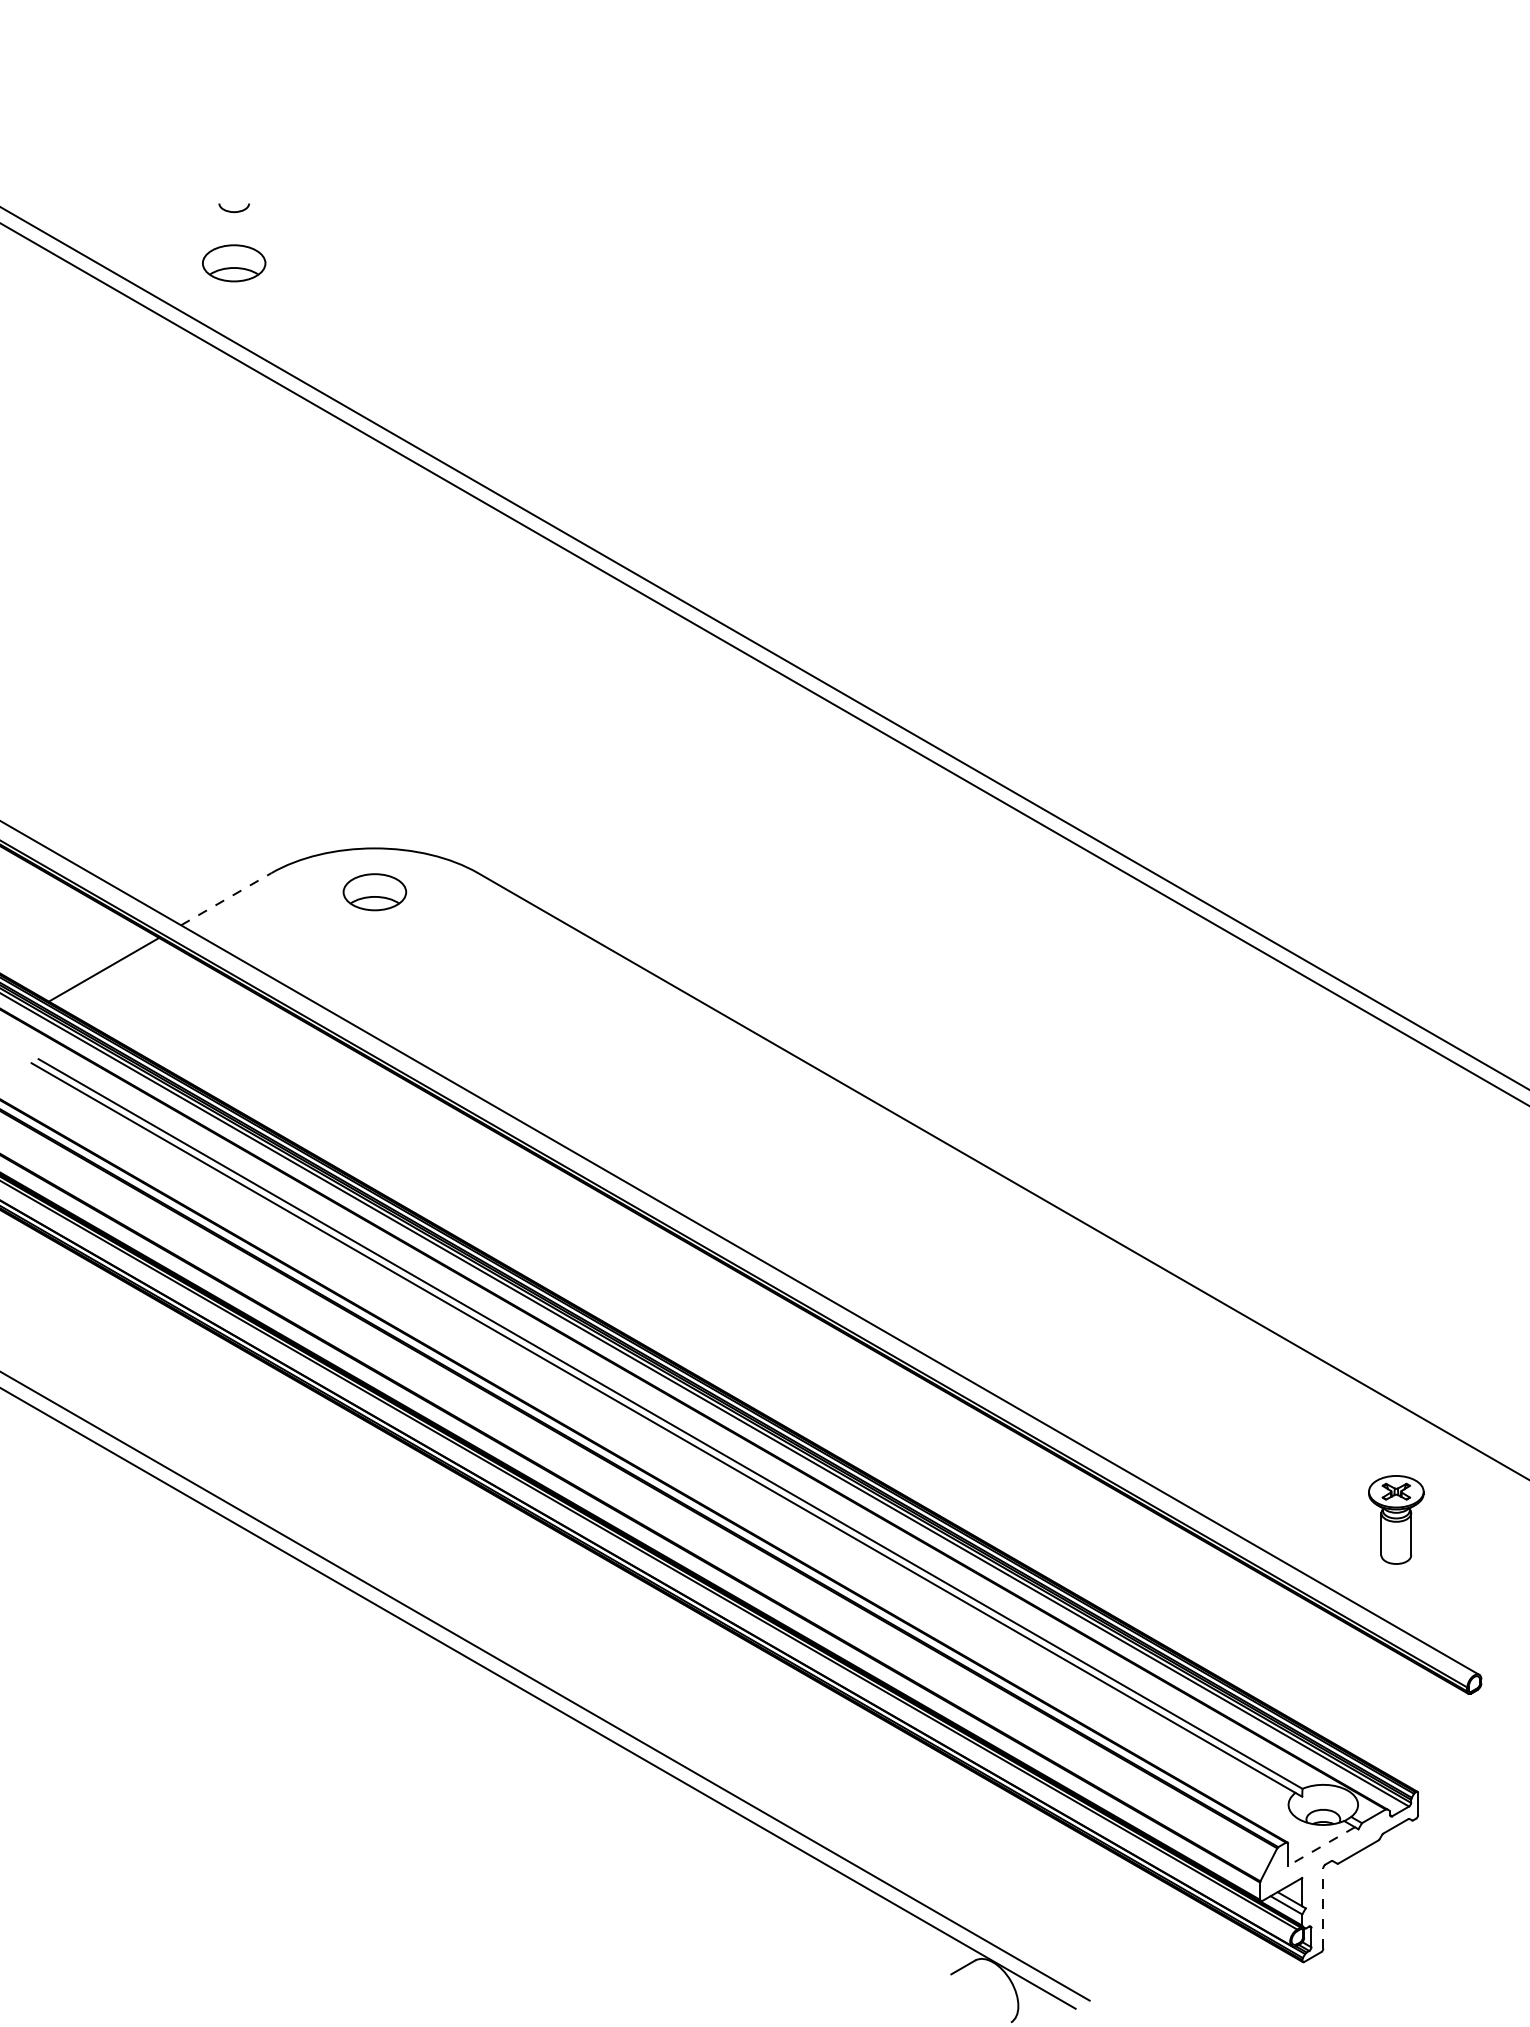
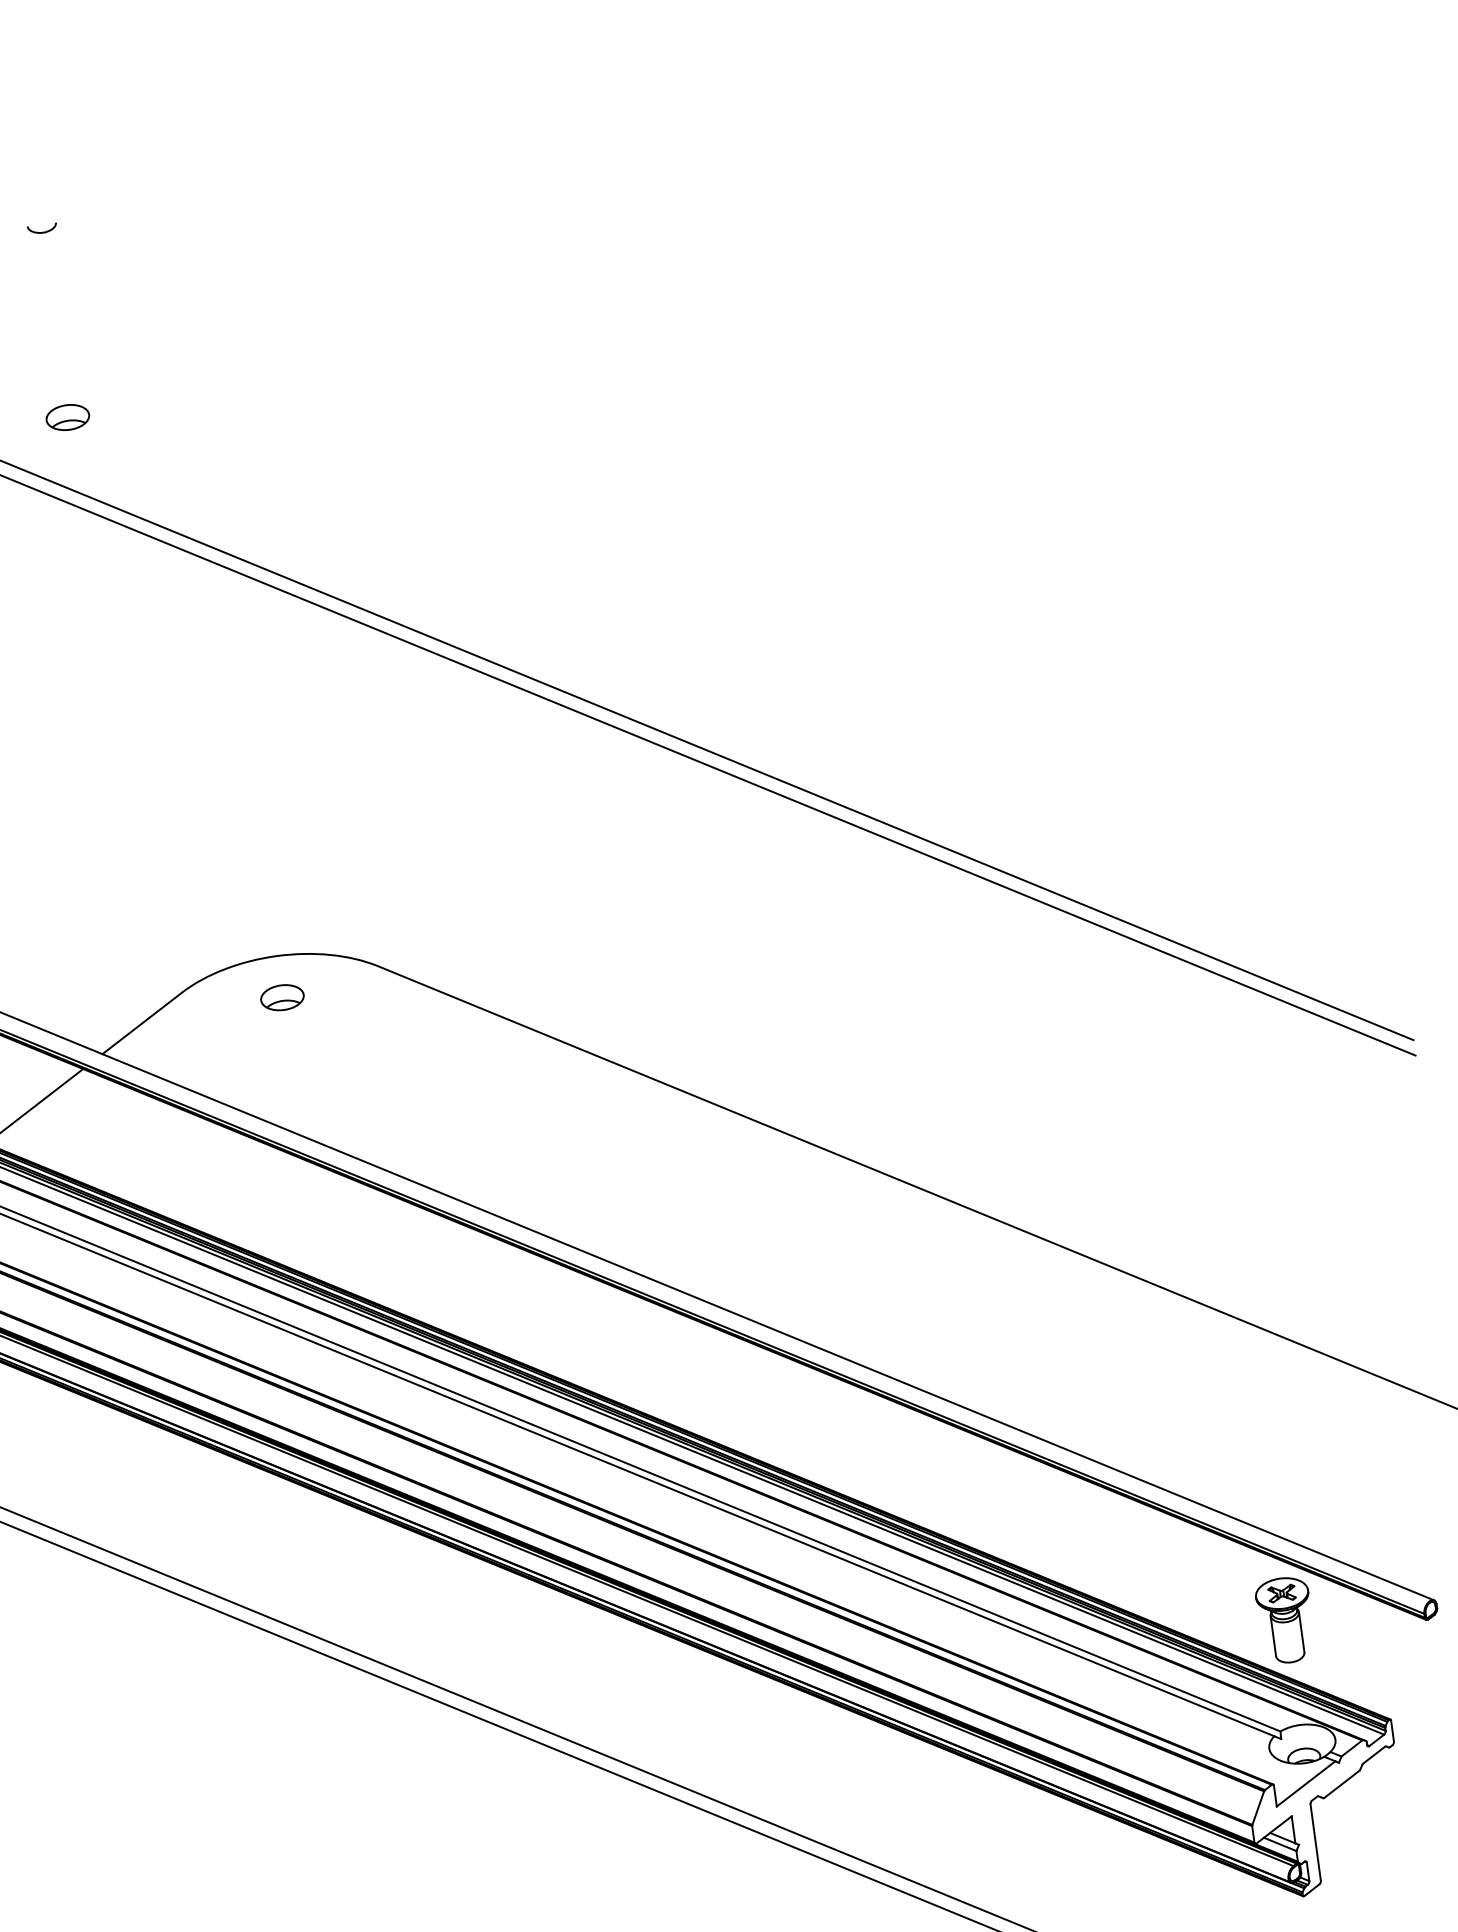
curve: (233, 211) -> (42, 232), moved
part: (234, 263) -> (68, 417), size x0.71
part: (374, 891) -> (282, 997), size x0.71
line: (226, 898) -> (142, 1022), dashed -> solid
part: (1396, 1519) -> (1285, 1620), moved
line: (1321, 1846) -> (1305, 1783), dashed -> solid
line: (1323, 1907) -> (1315, 1841), dashed -> solid

